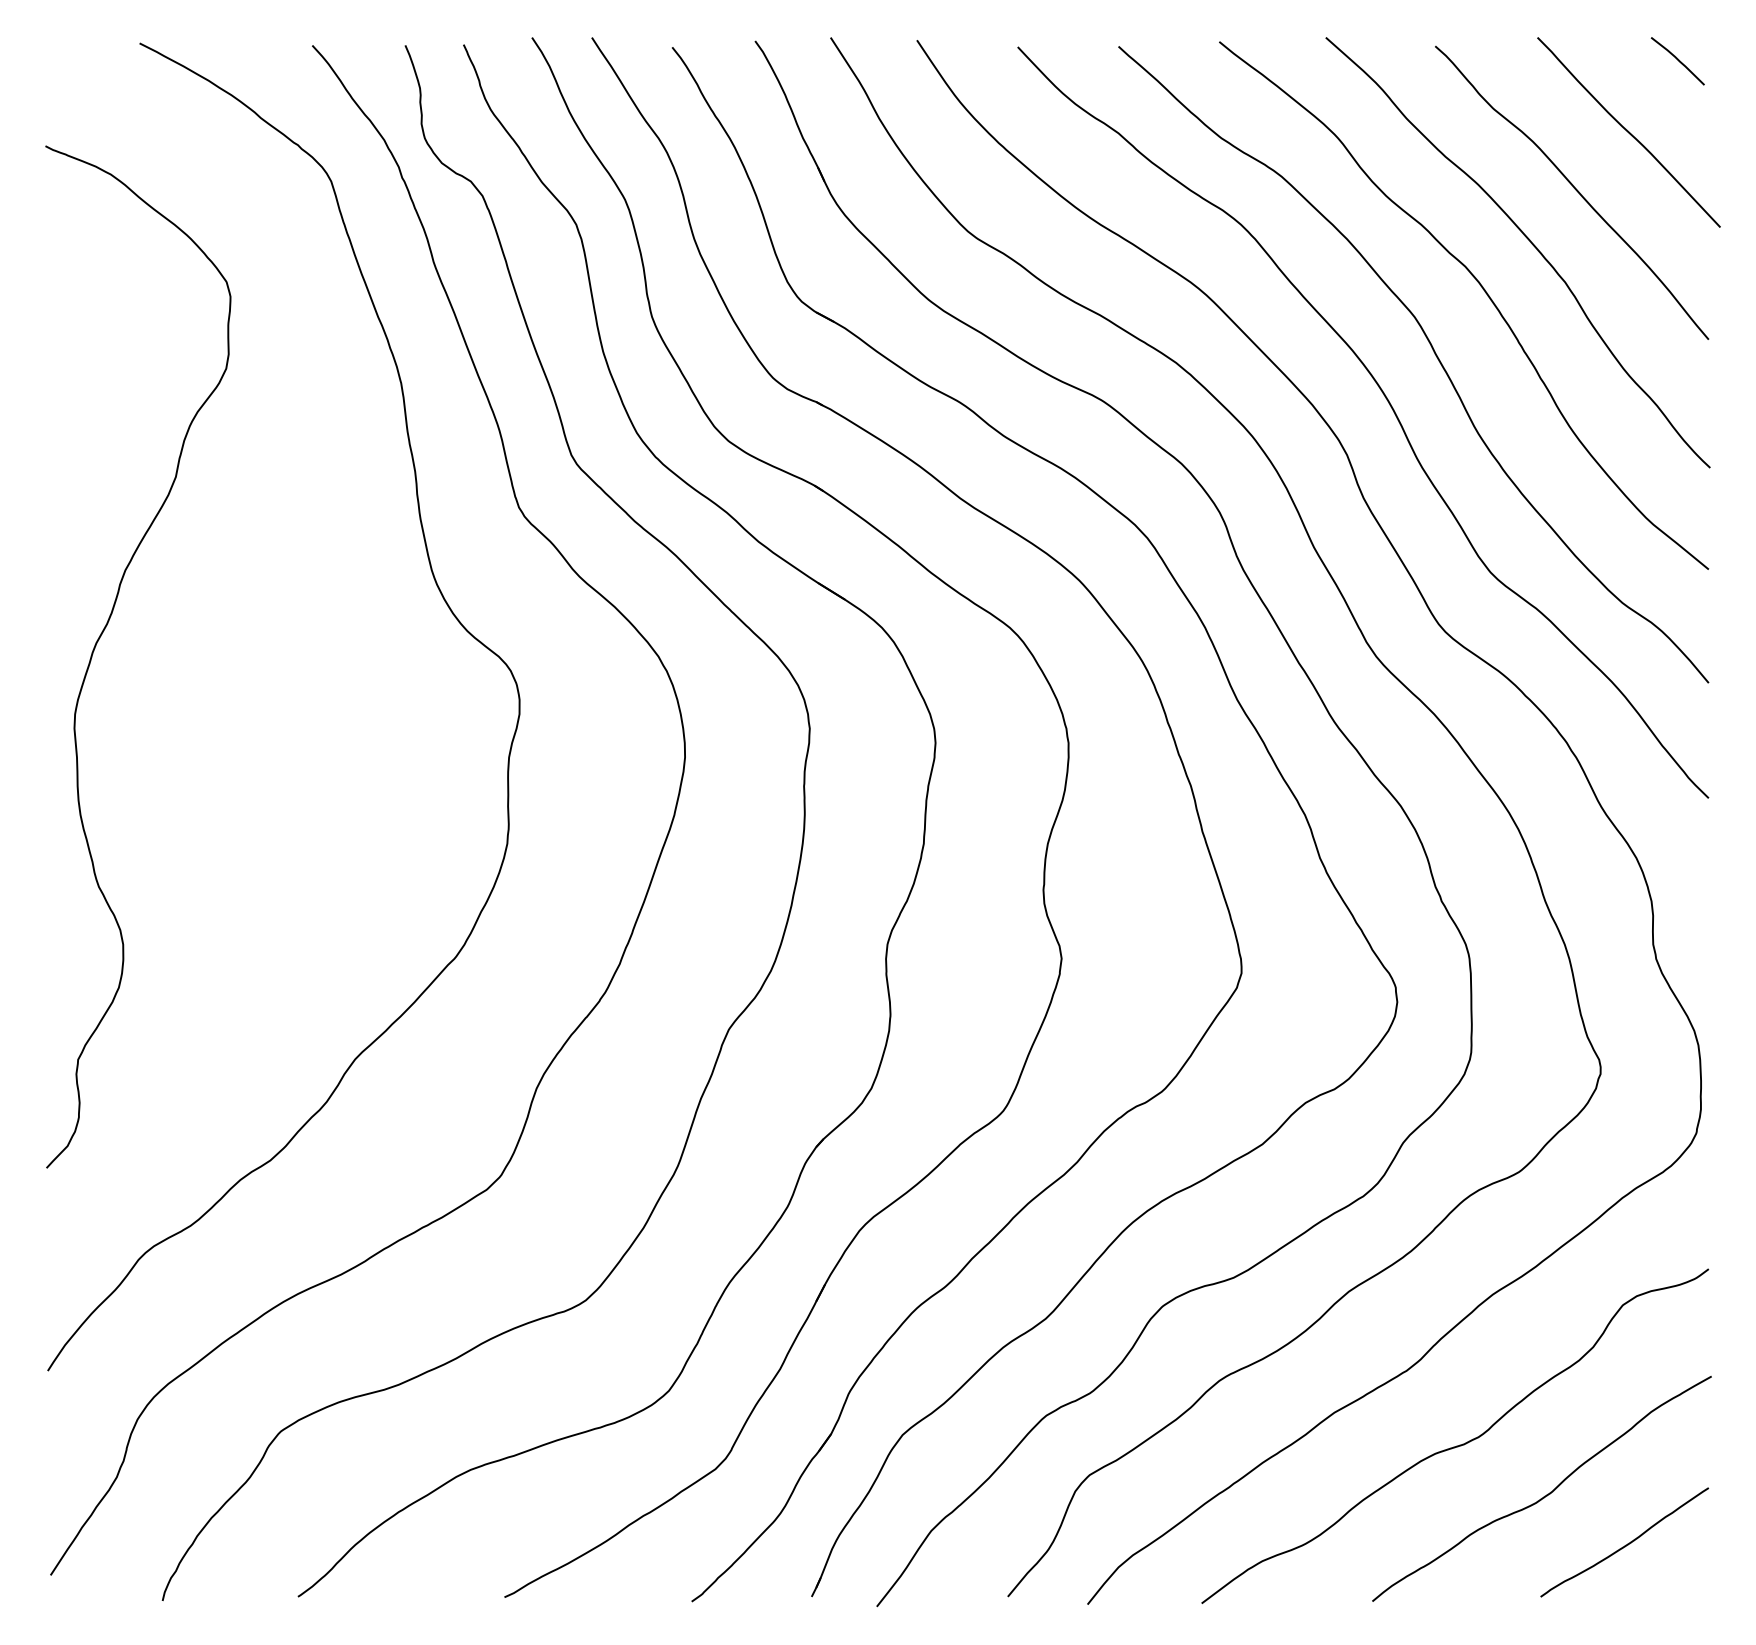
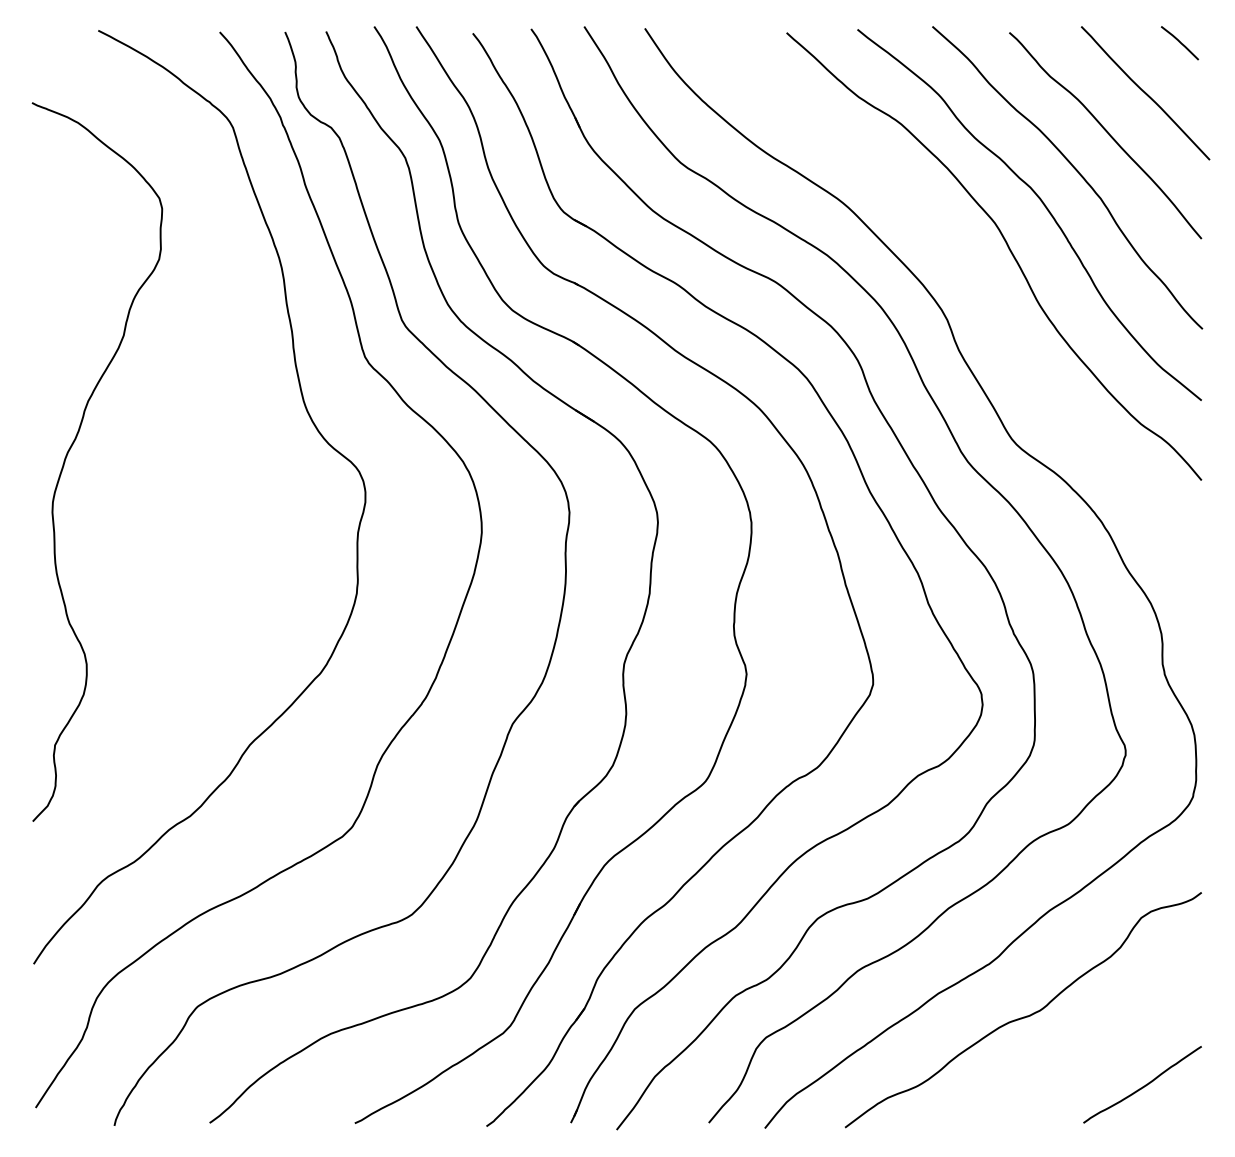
curve: (1390, 407) -> (977, 286), removed
curve: (1546, 1494) -> (1087, 1051), removed

